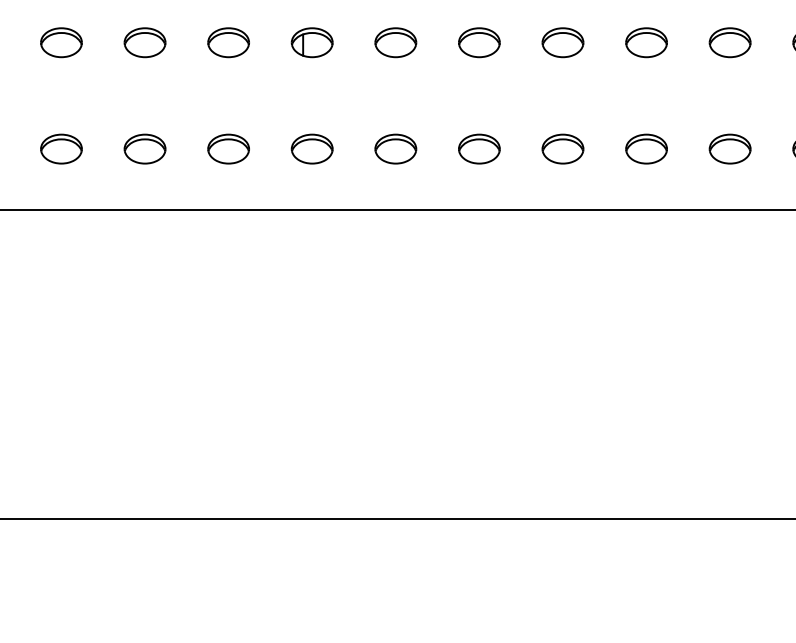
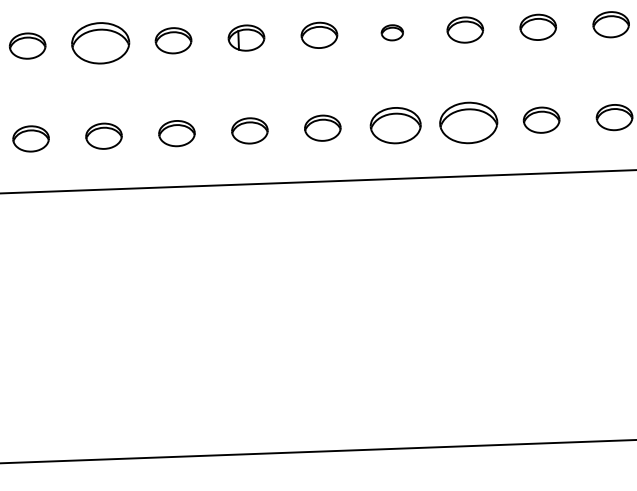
part: (144, 42) -> (100, 43), size x1.6
part: (479, 42) -> (392, 32), size x0.6
part: (479, 148) -> (395, 125), size x1.4
part: (562, 148) -> (468, 122), size x1.6

